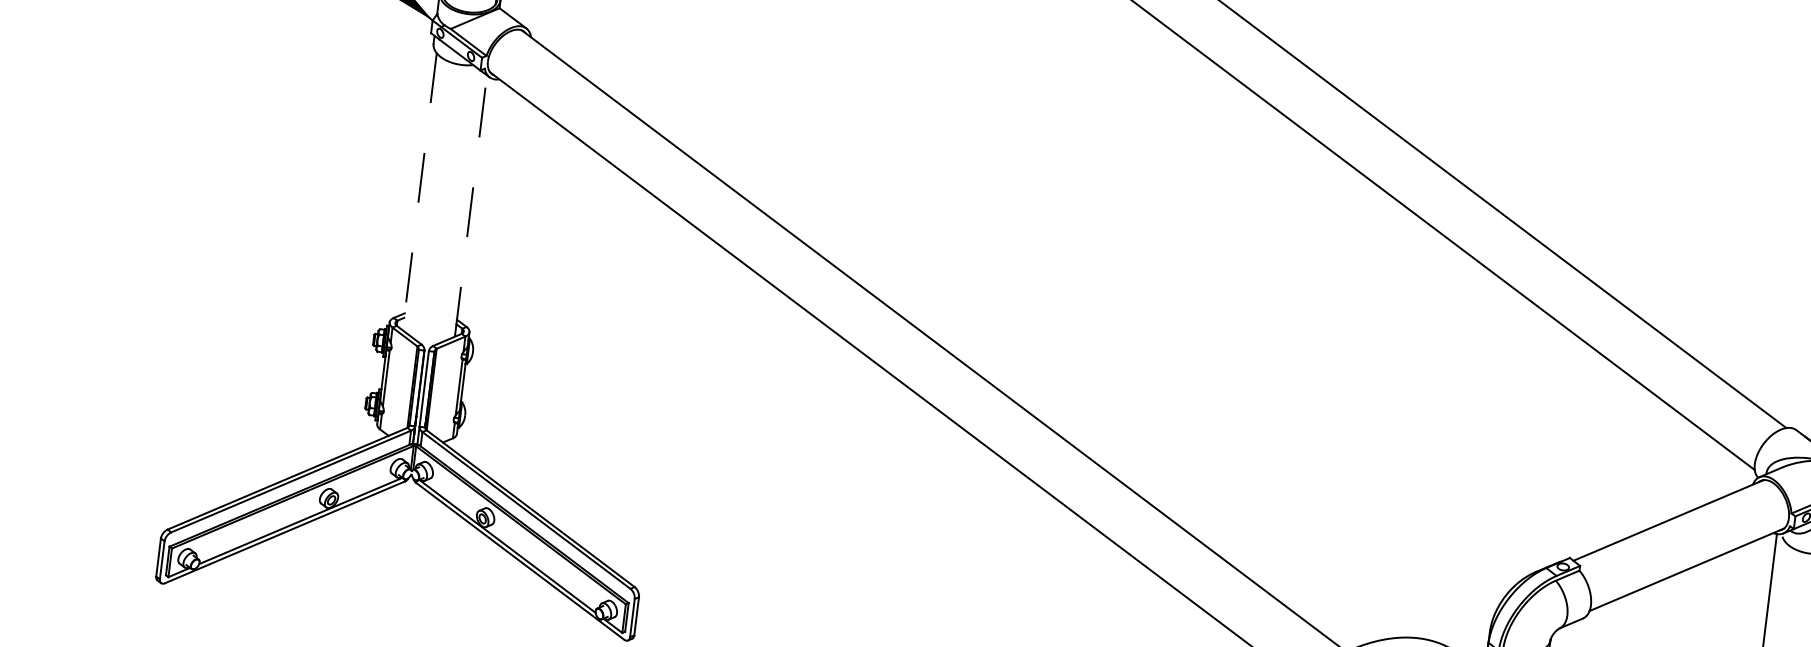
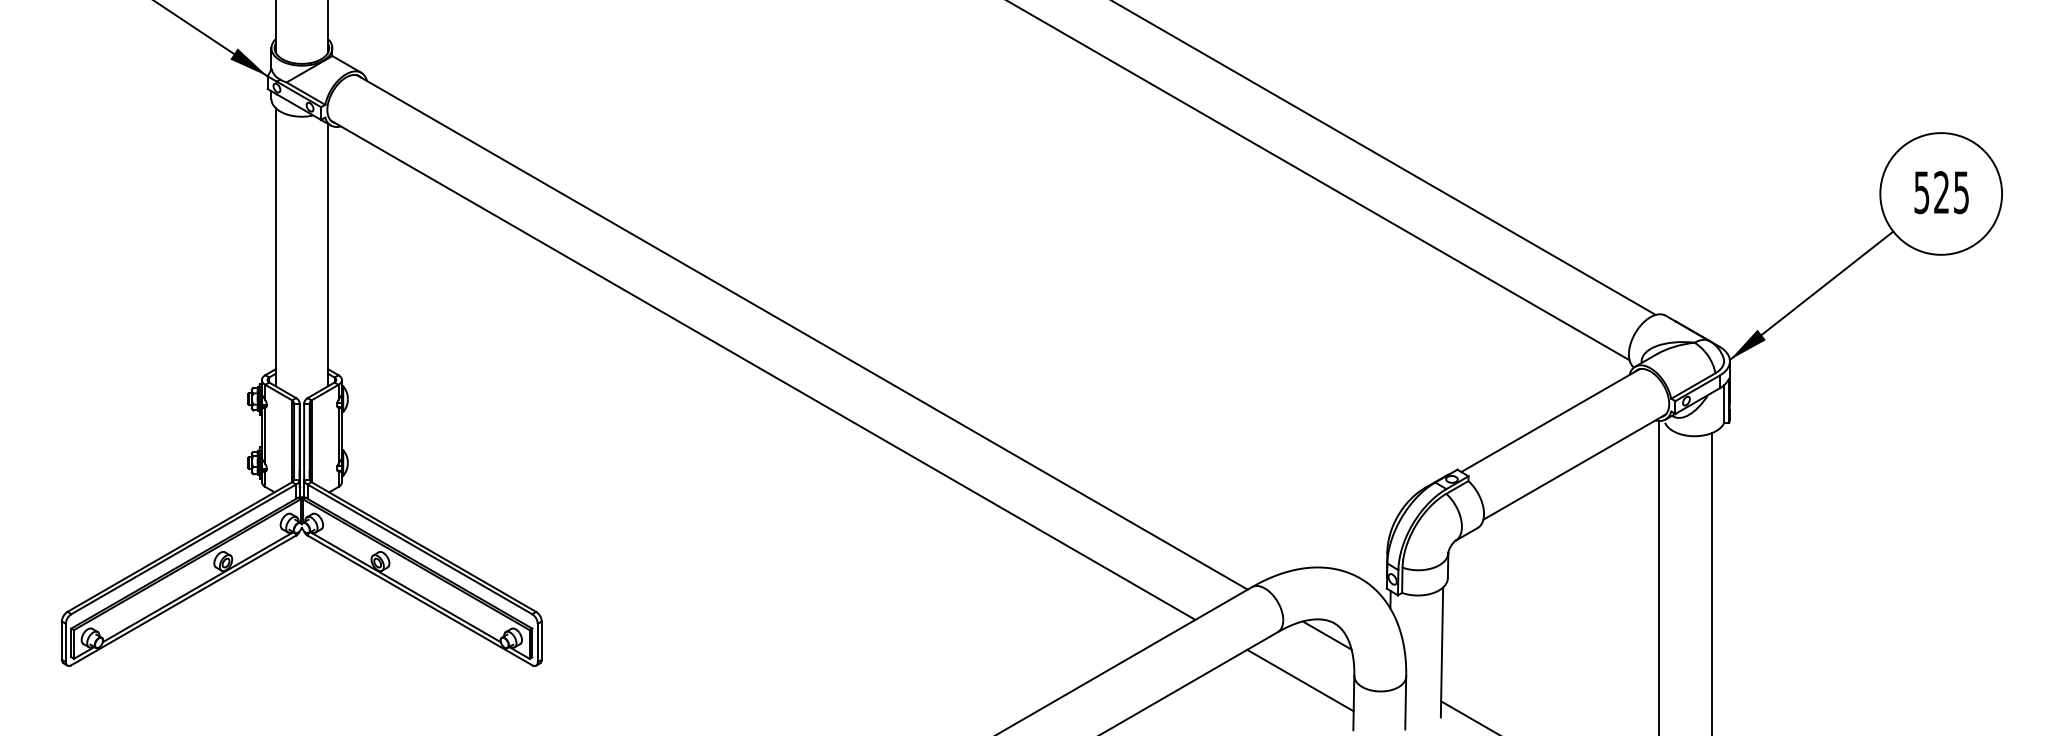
line: (419, 192) -> (275, 247), dashed -> solid
line: (471, 205) -> (328, 254), dashed -> solid

